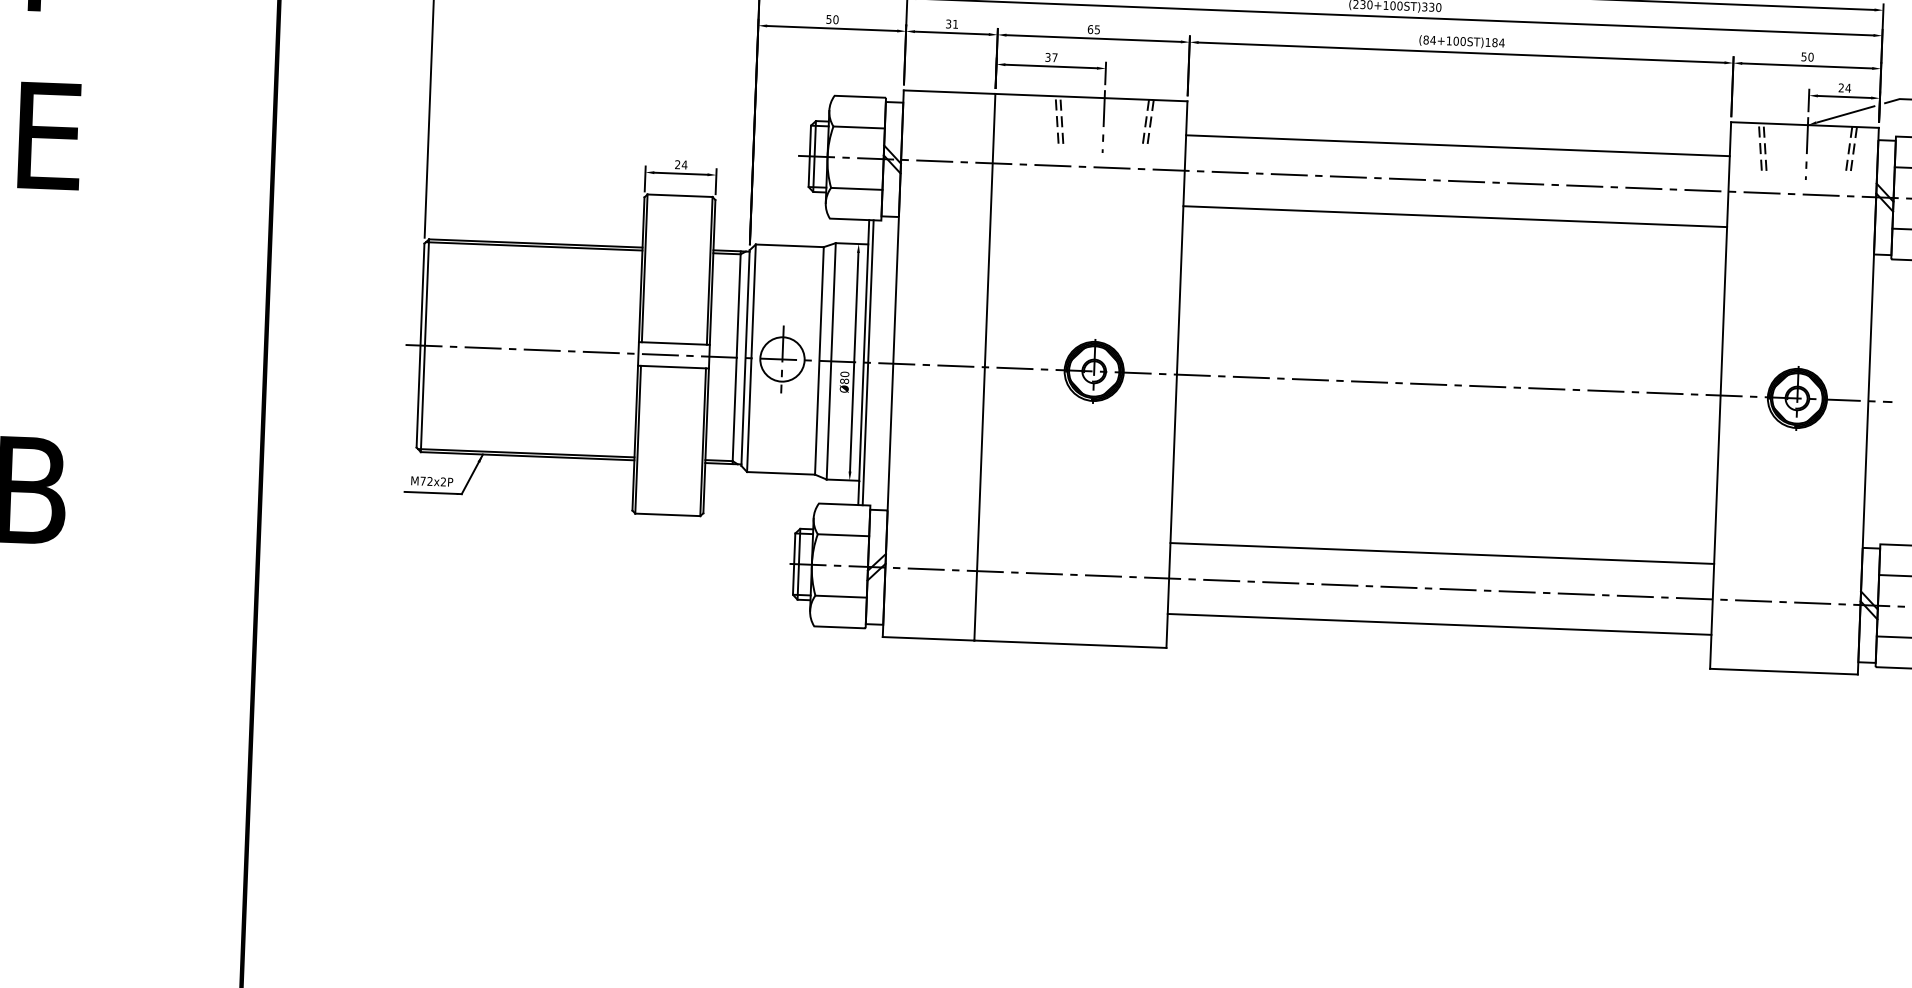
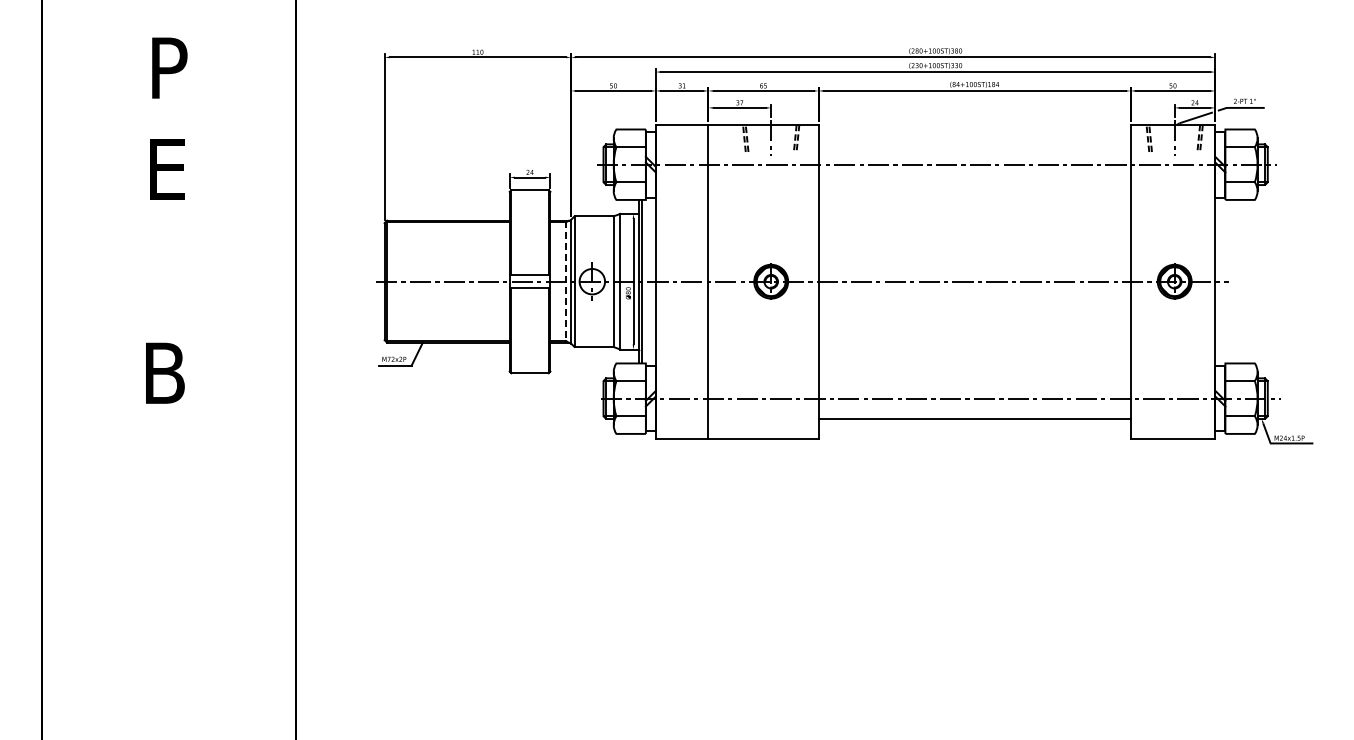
line: (1457, 145) -> (974, 144), removed
line: (1454, 217) -> (974, 185), removed
line: (737, 359) -> (566, 282), solid -> dashed
line: (1442, 553) -> (974, 378), removed

